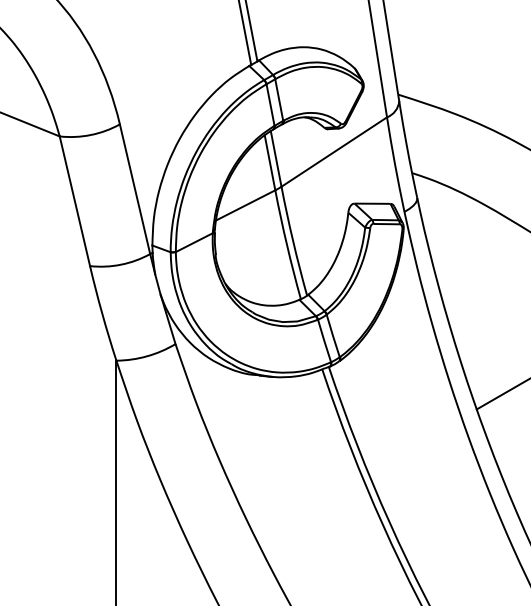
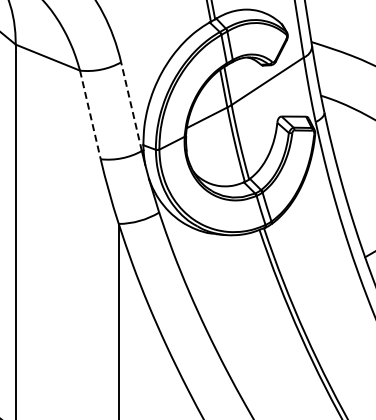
line: (135, 188) -> (131, 106), solid -> dashed
line: (75, 200) -> (90, 114), solid -> dashed

